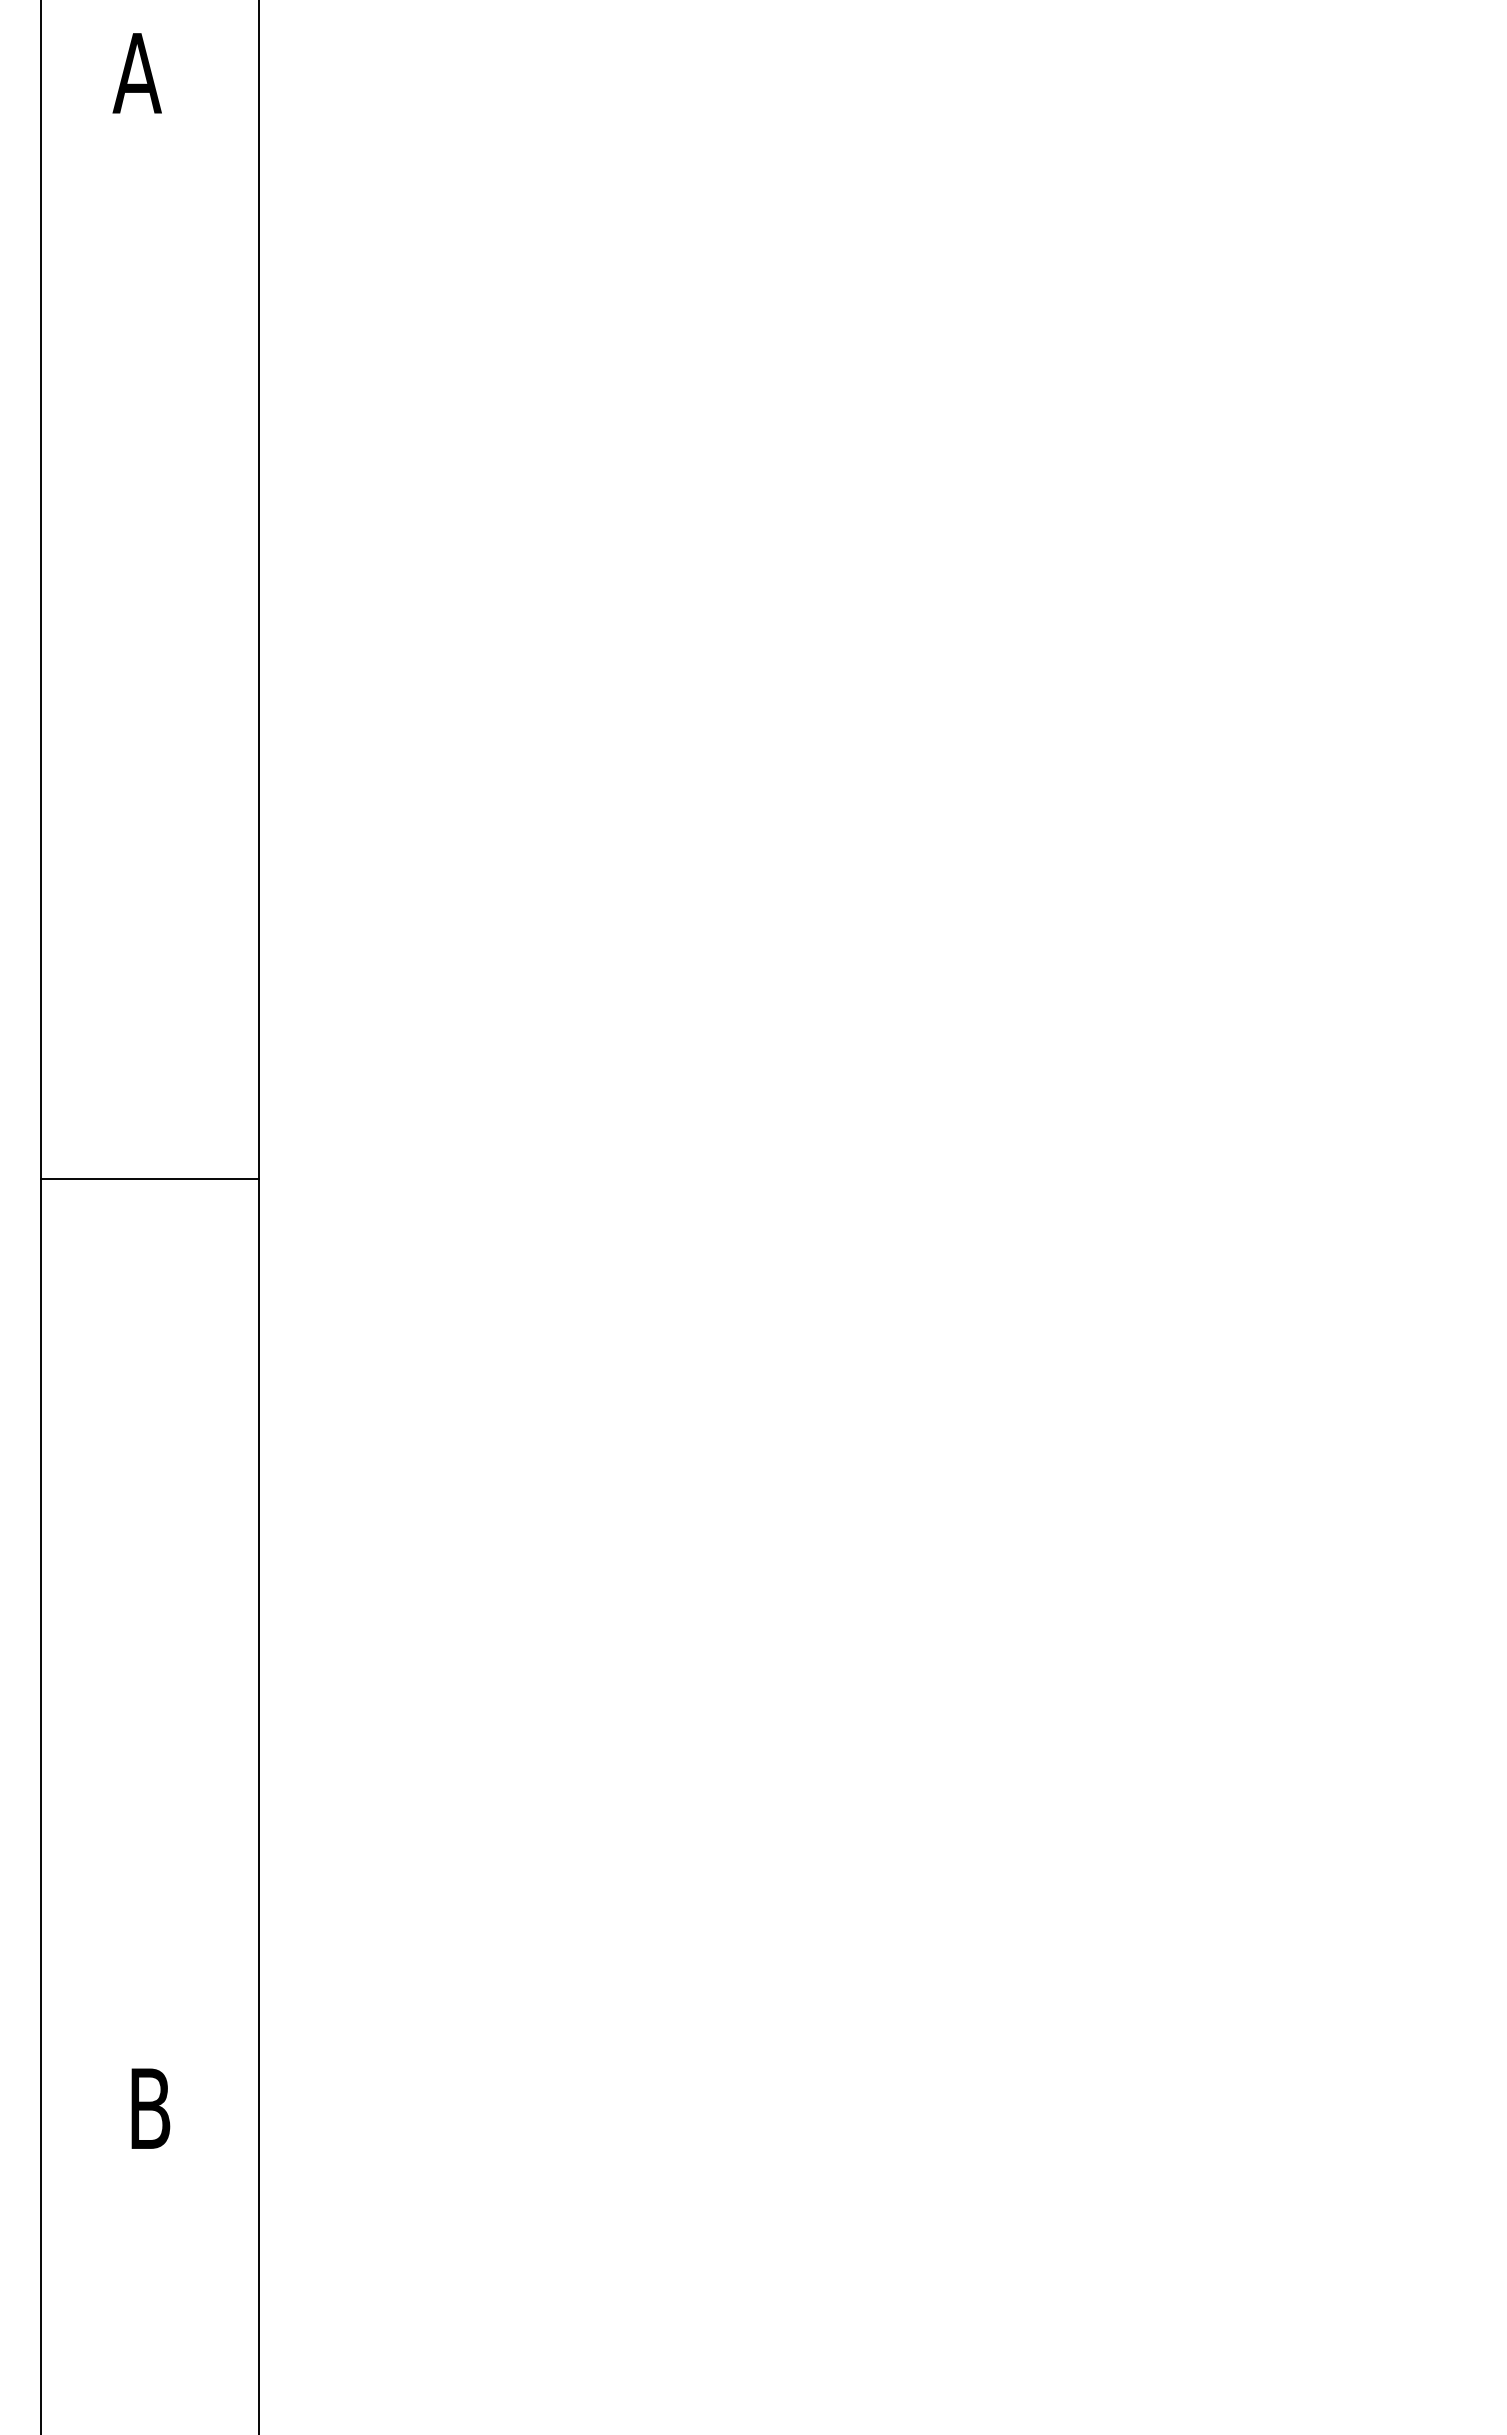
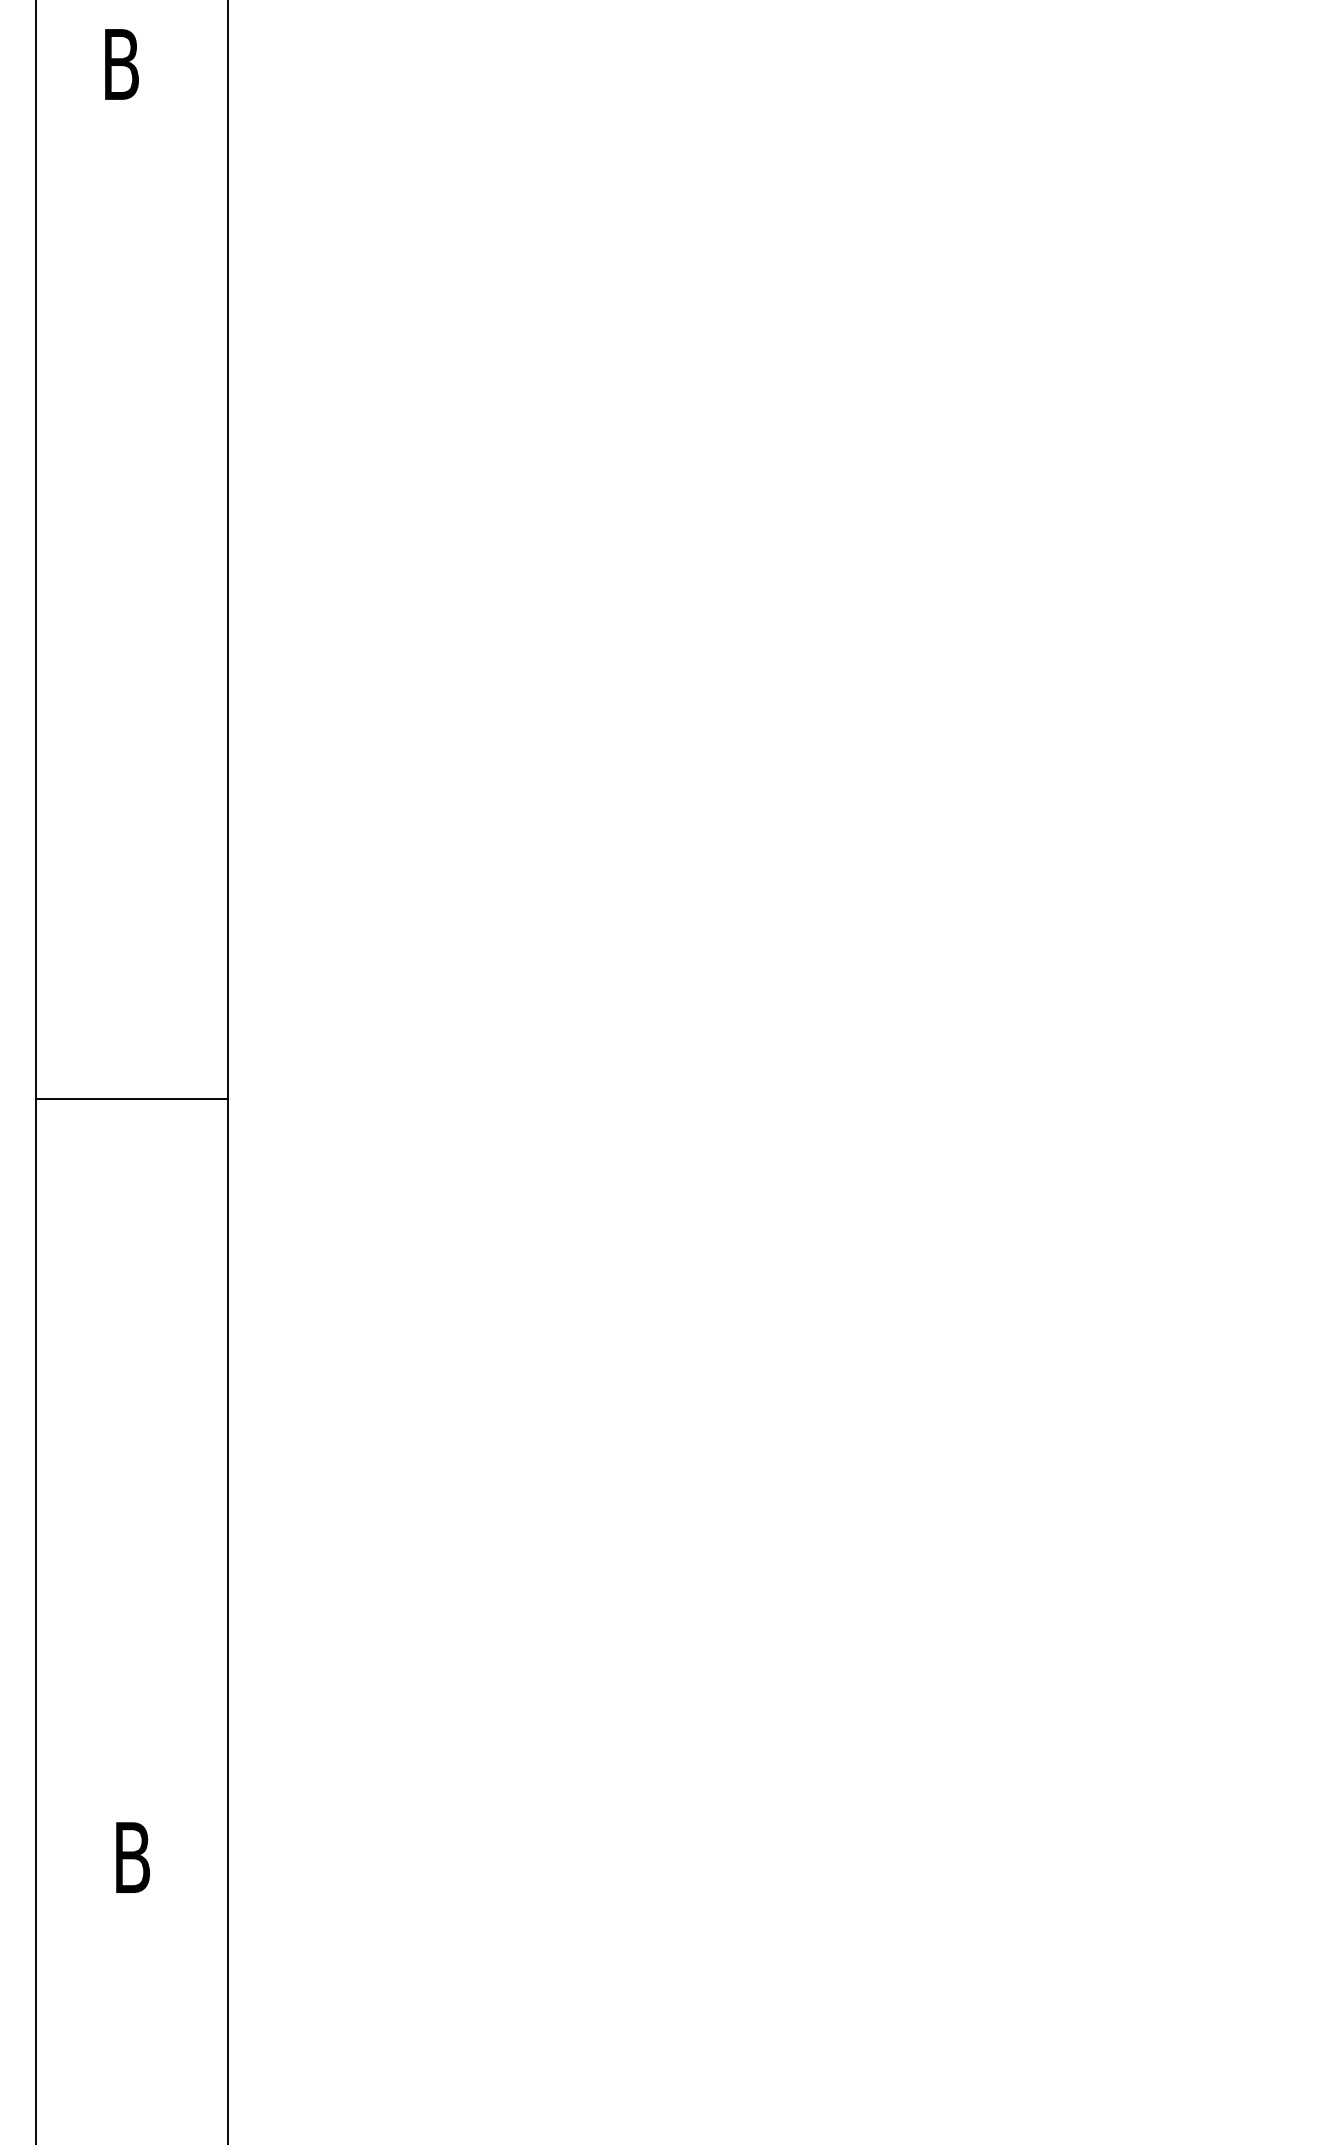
text: (136, 73) -> (120, 64), A -> B
line: (149, 1178) -> (131, 1098), moved

